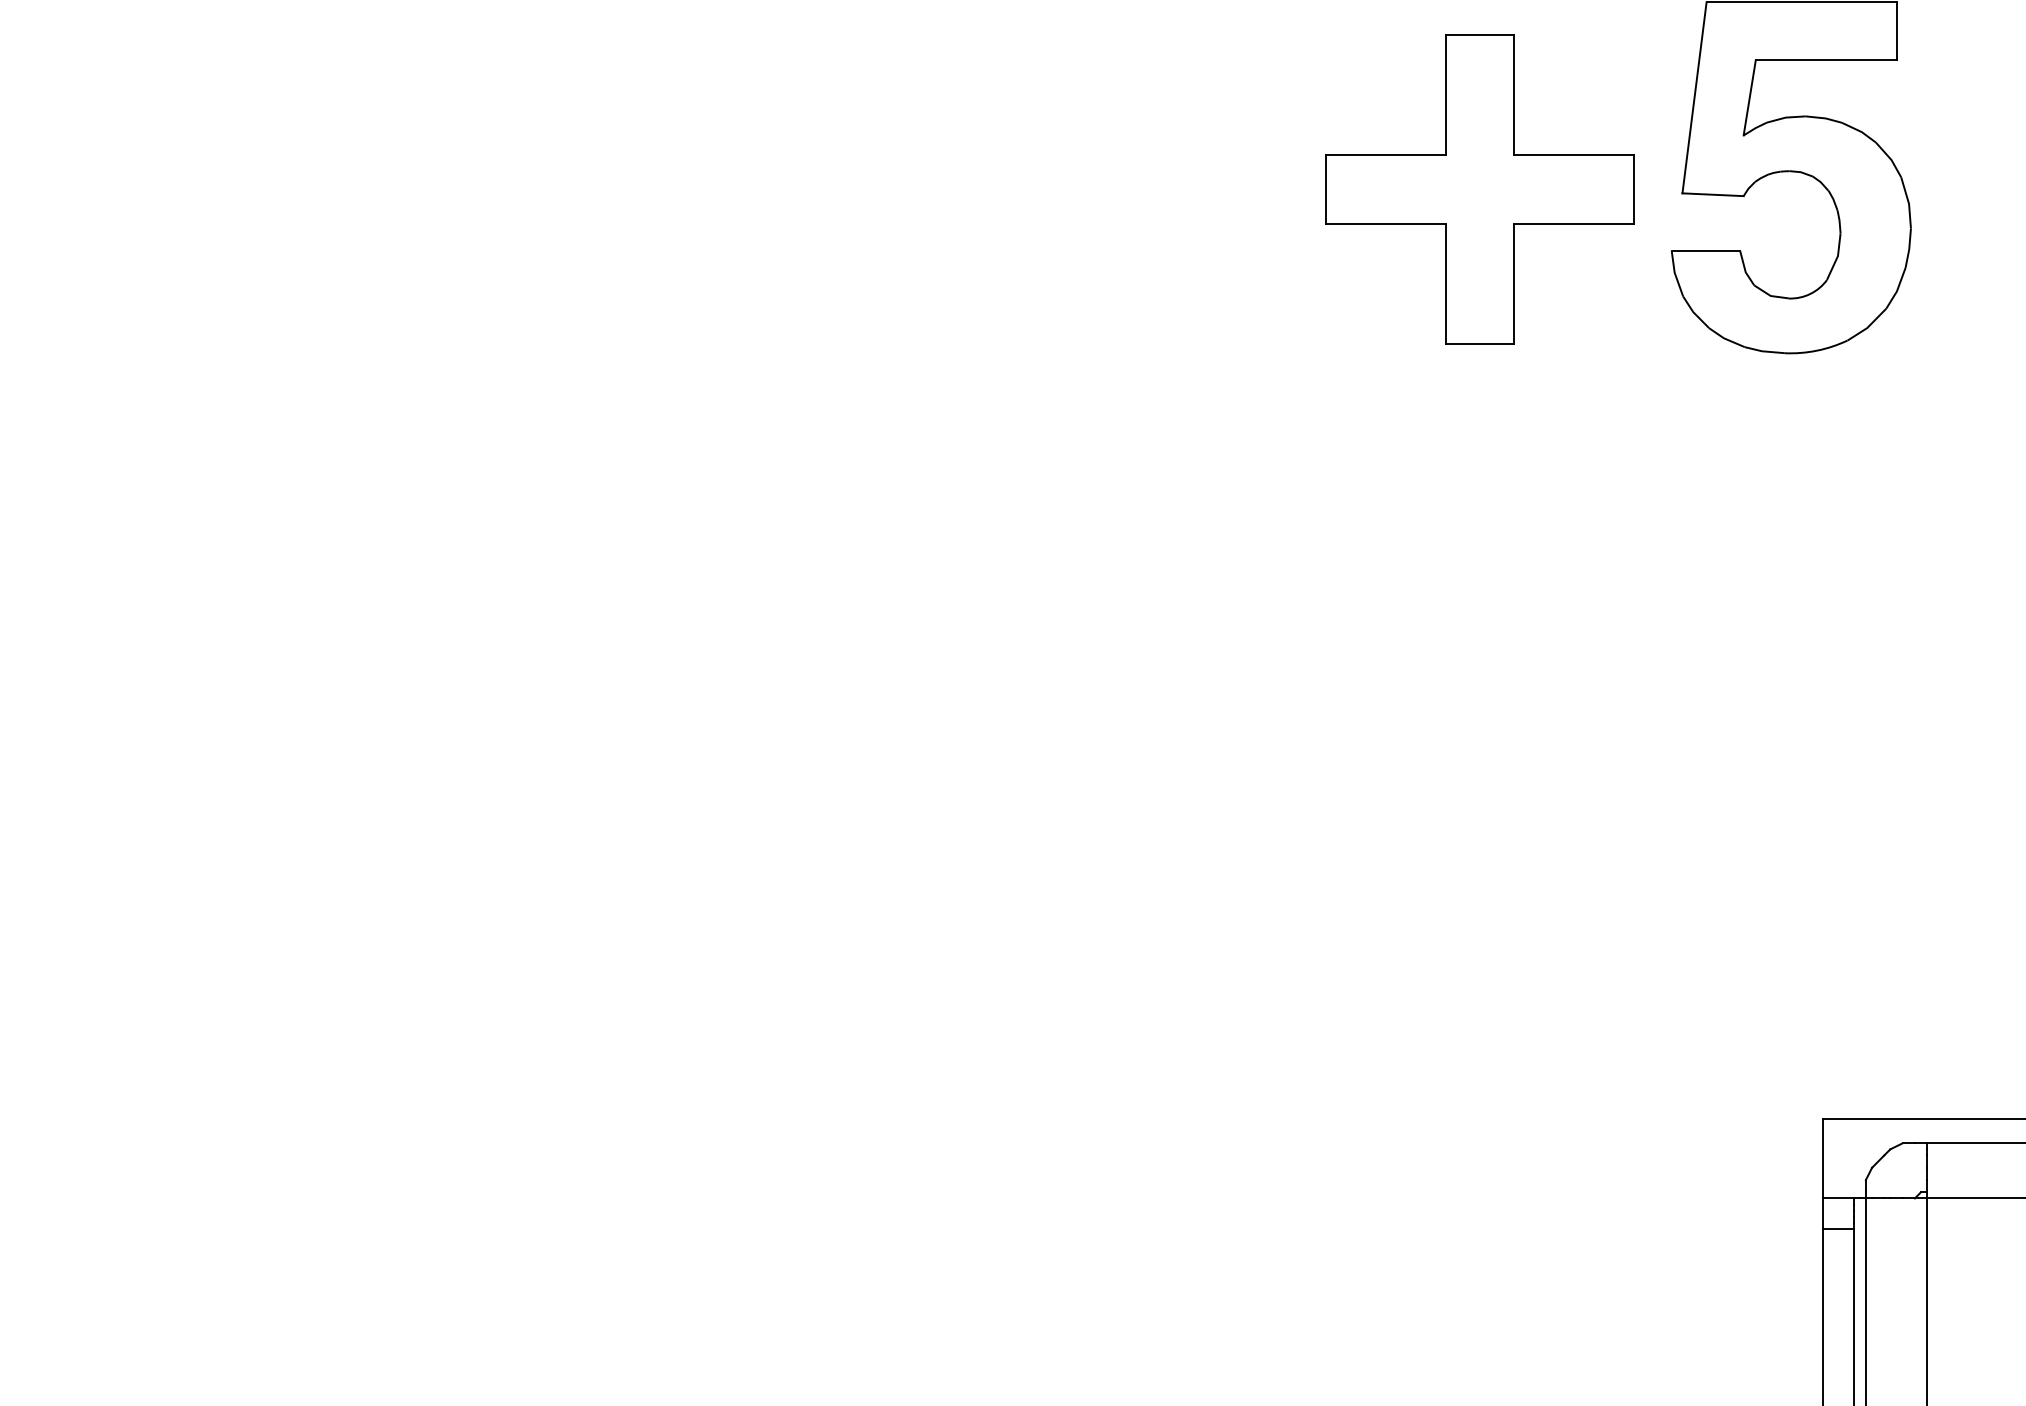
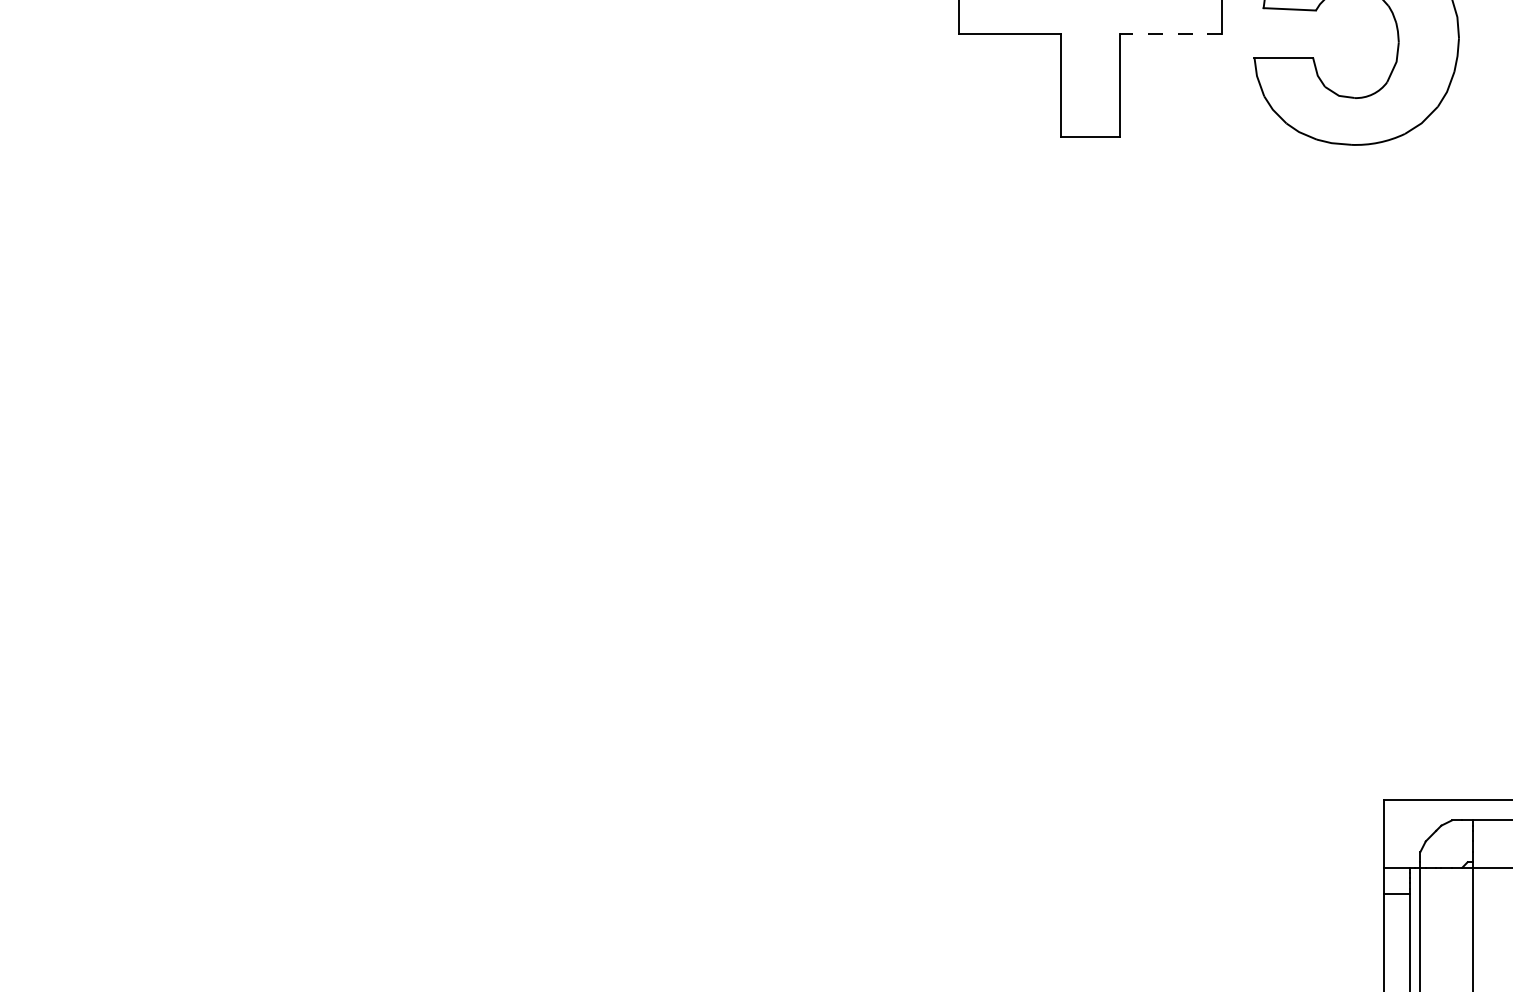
line: (1574, 223) -> (1171, 33), solid -> dashed

